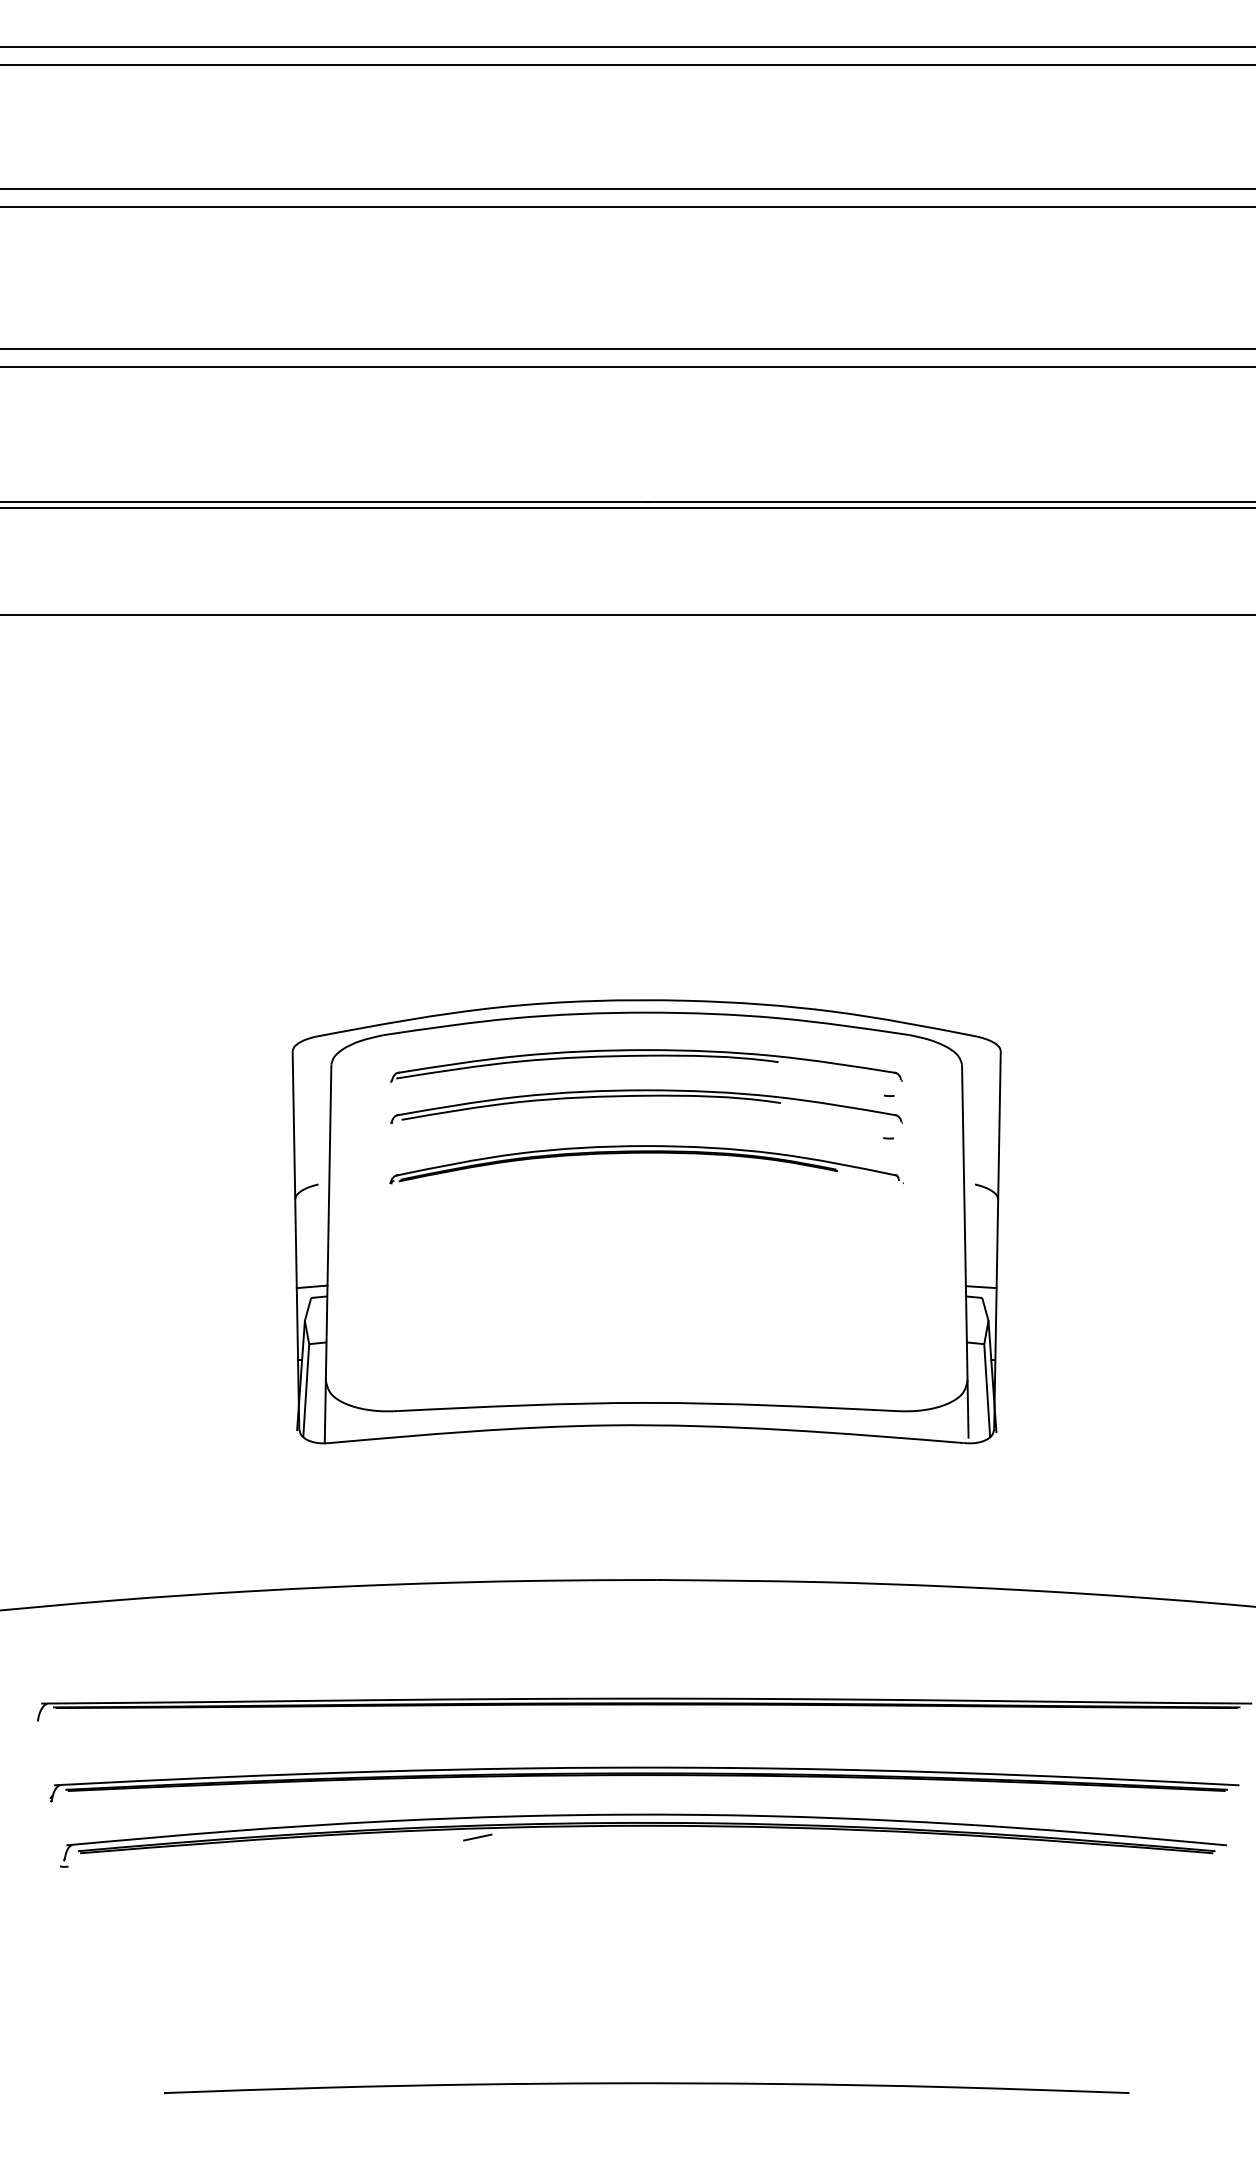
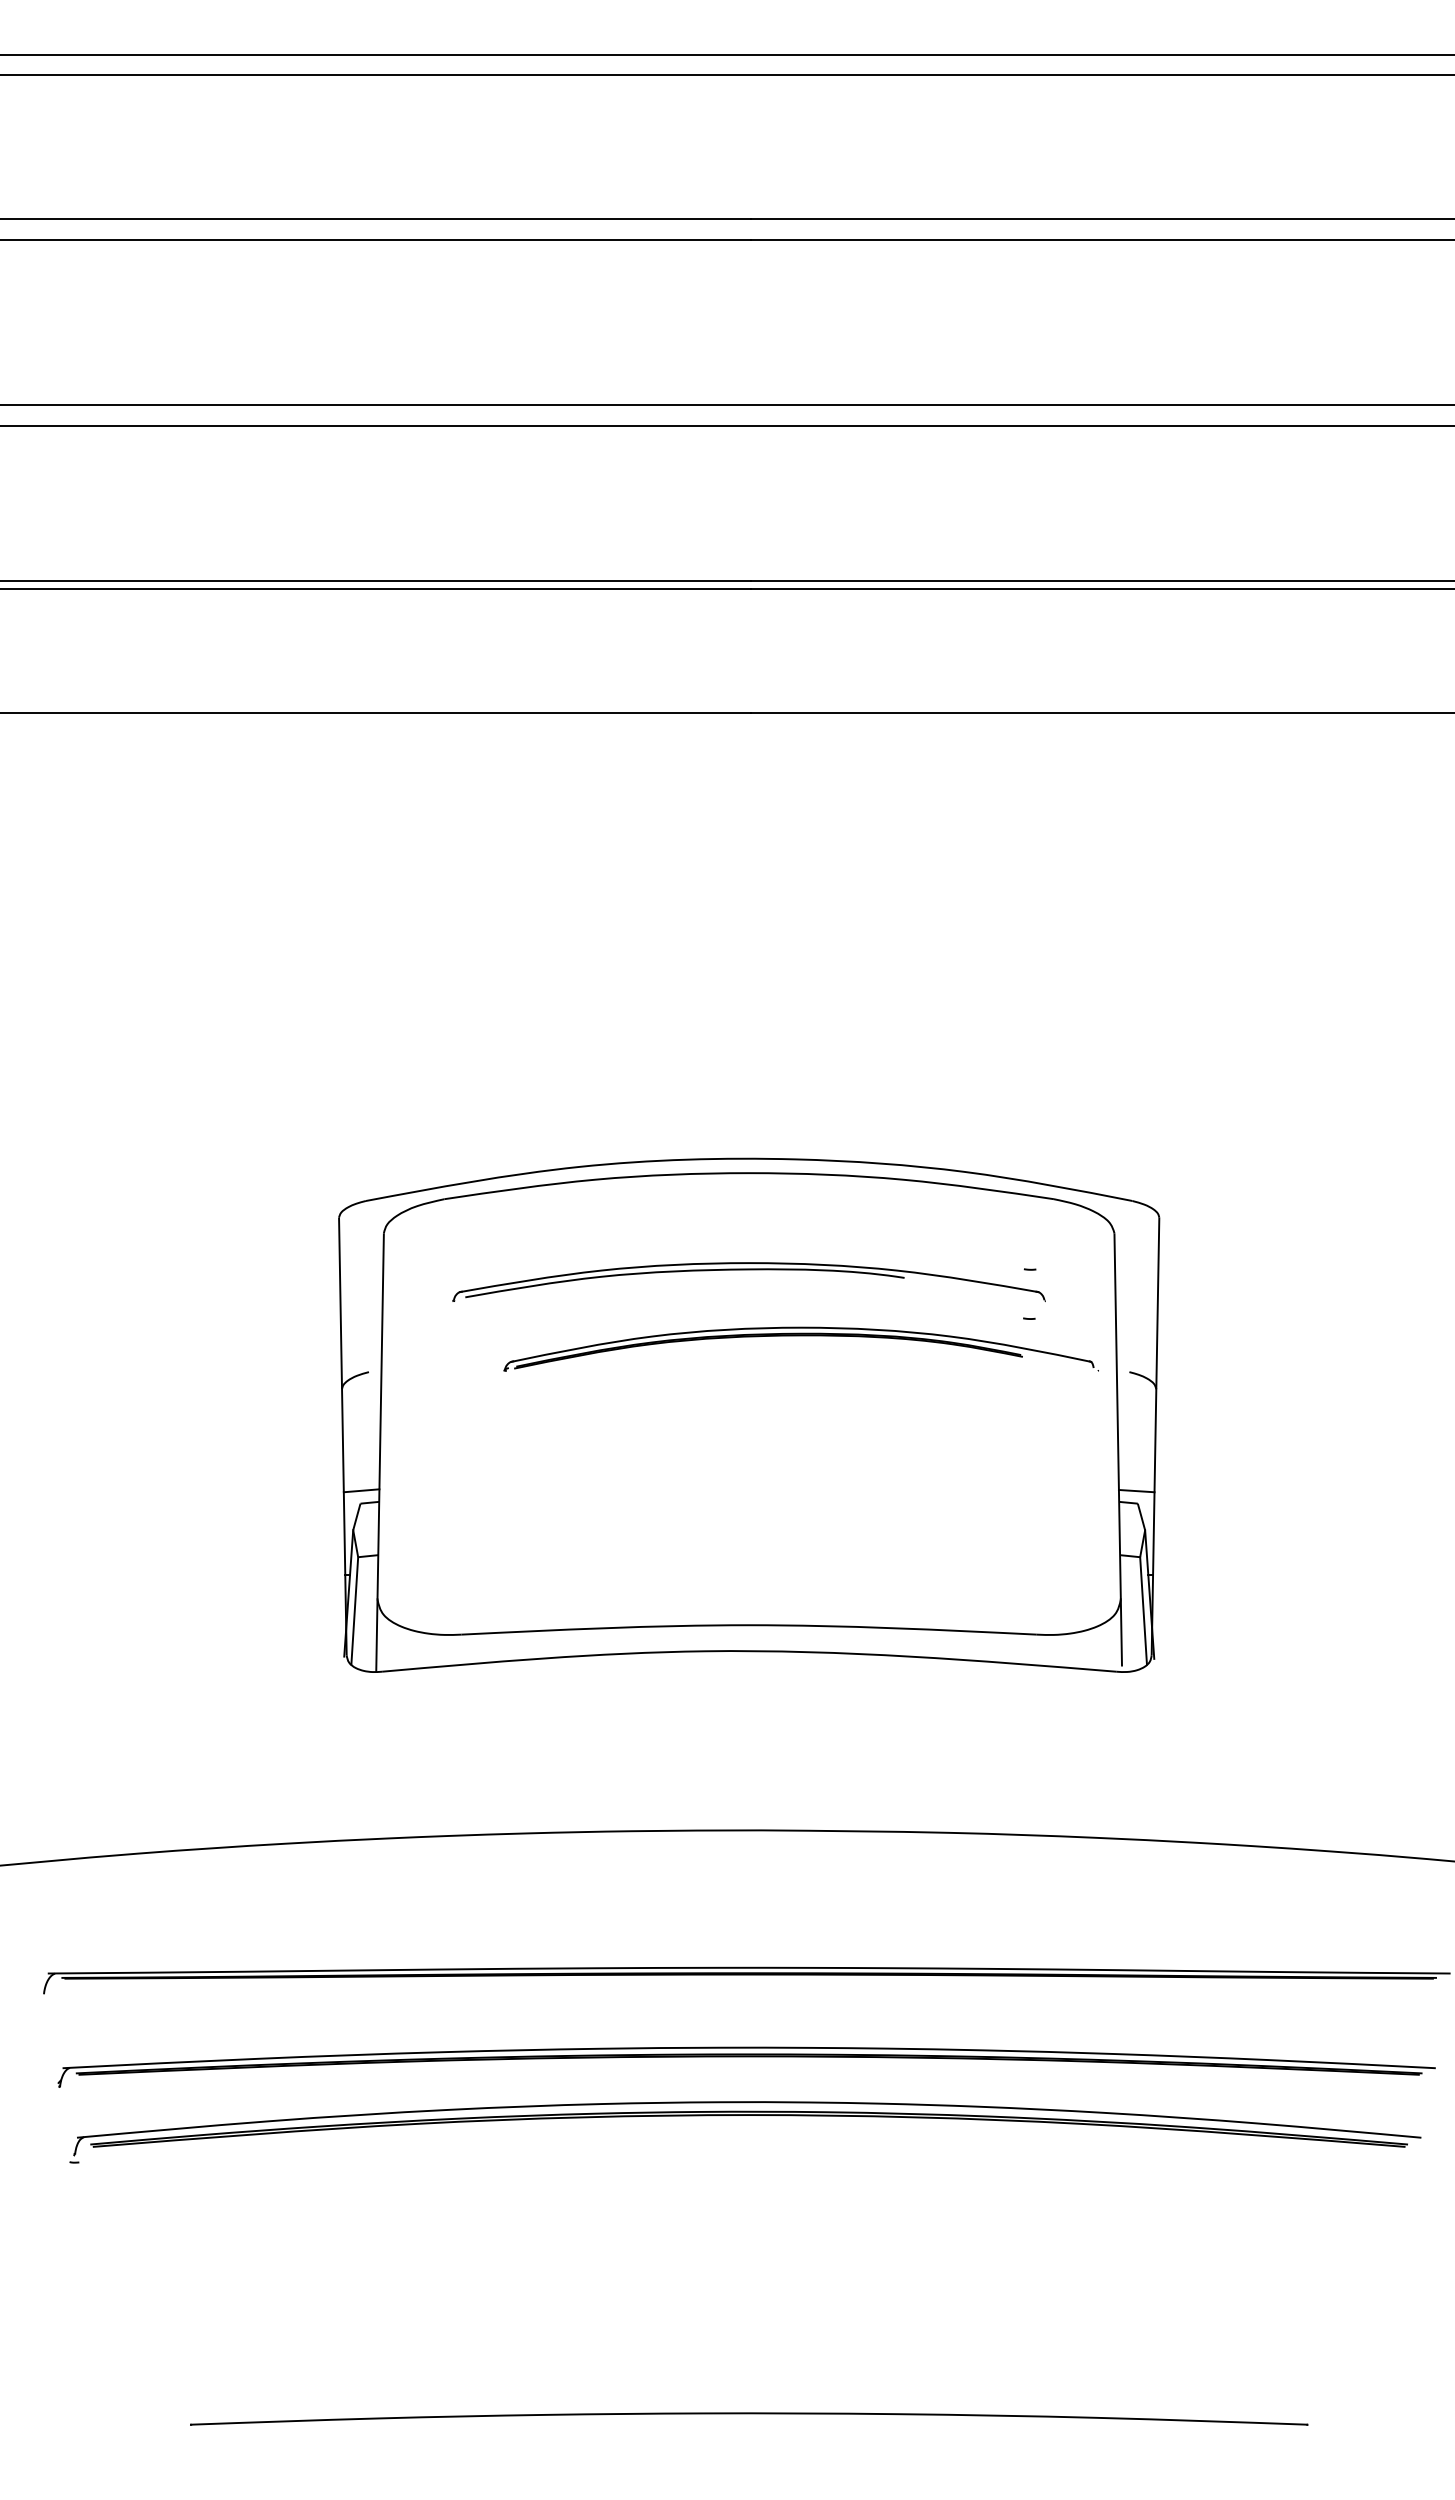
part: (646, 1056) -> (748, 1223), removed
part: (646, 1153) -> (801, 1336), moved
line: (477, 1837) -> (553, 2128), removed

